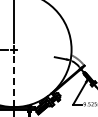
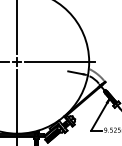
line: (48, 49) -> (60, 61), added
line: (14, 80) -> (17, 100), dashed -> solid

